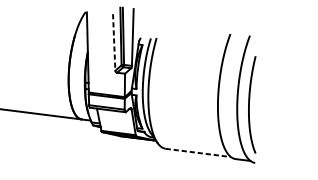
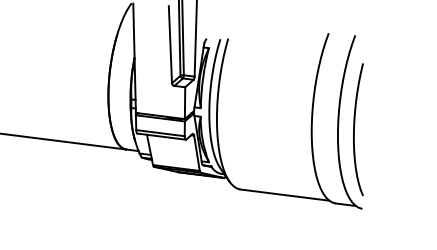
line: (114, 42) -> (170, 44), dashed -> solid
line: (197, 153) -> (284, 195), dashed -> solid

